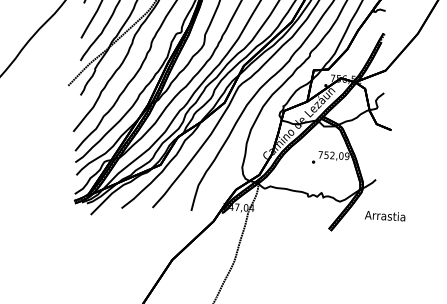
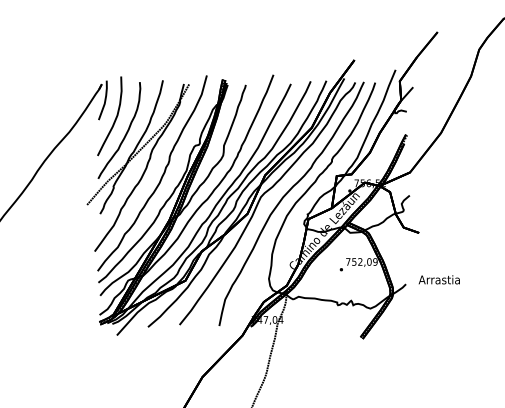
text: (384, 215) -> (438, 279), moved

